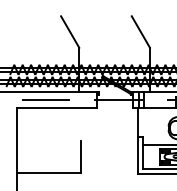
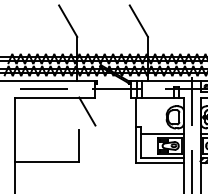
line: (89, 122) -> (87, 111), added

